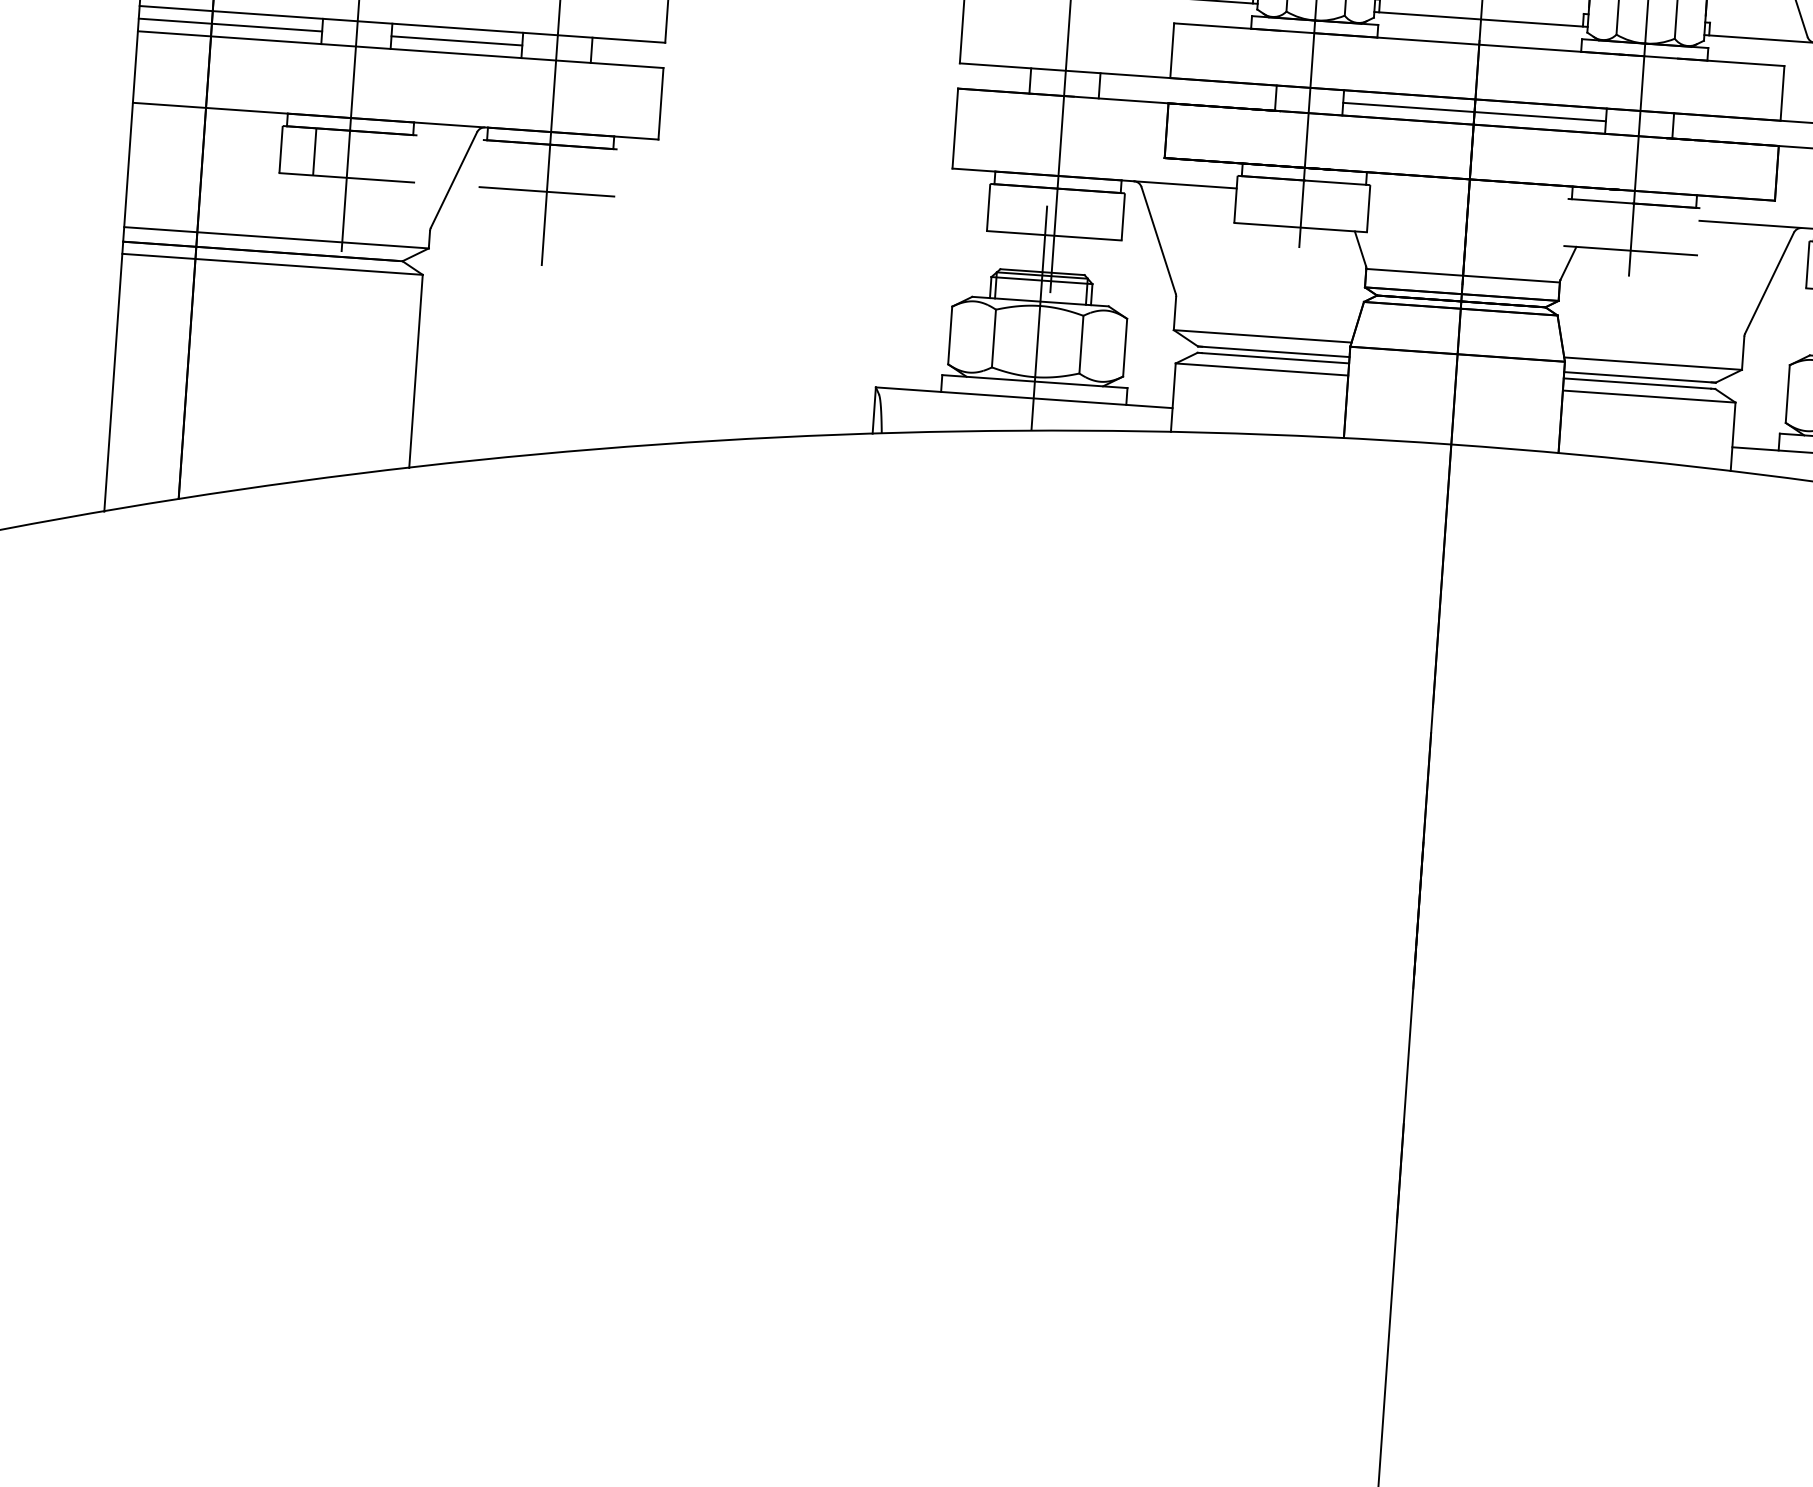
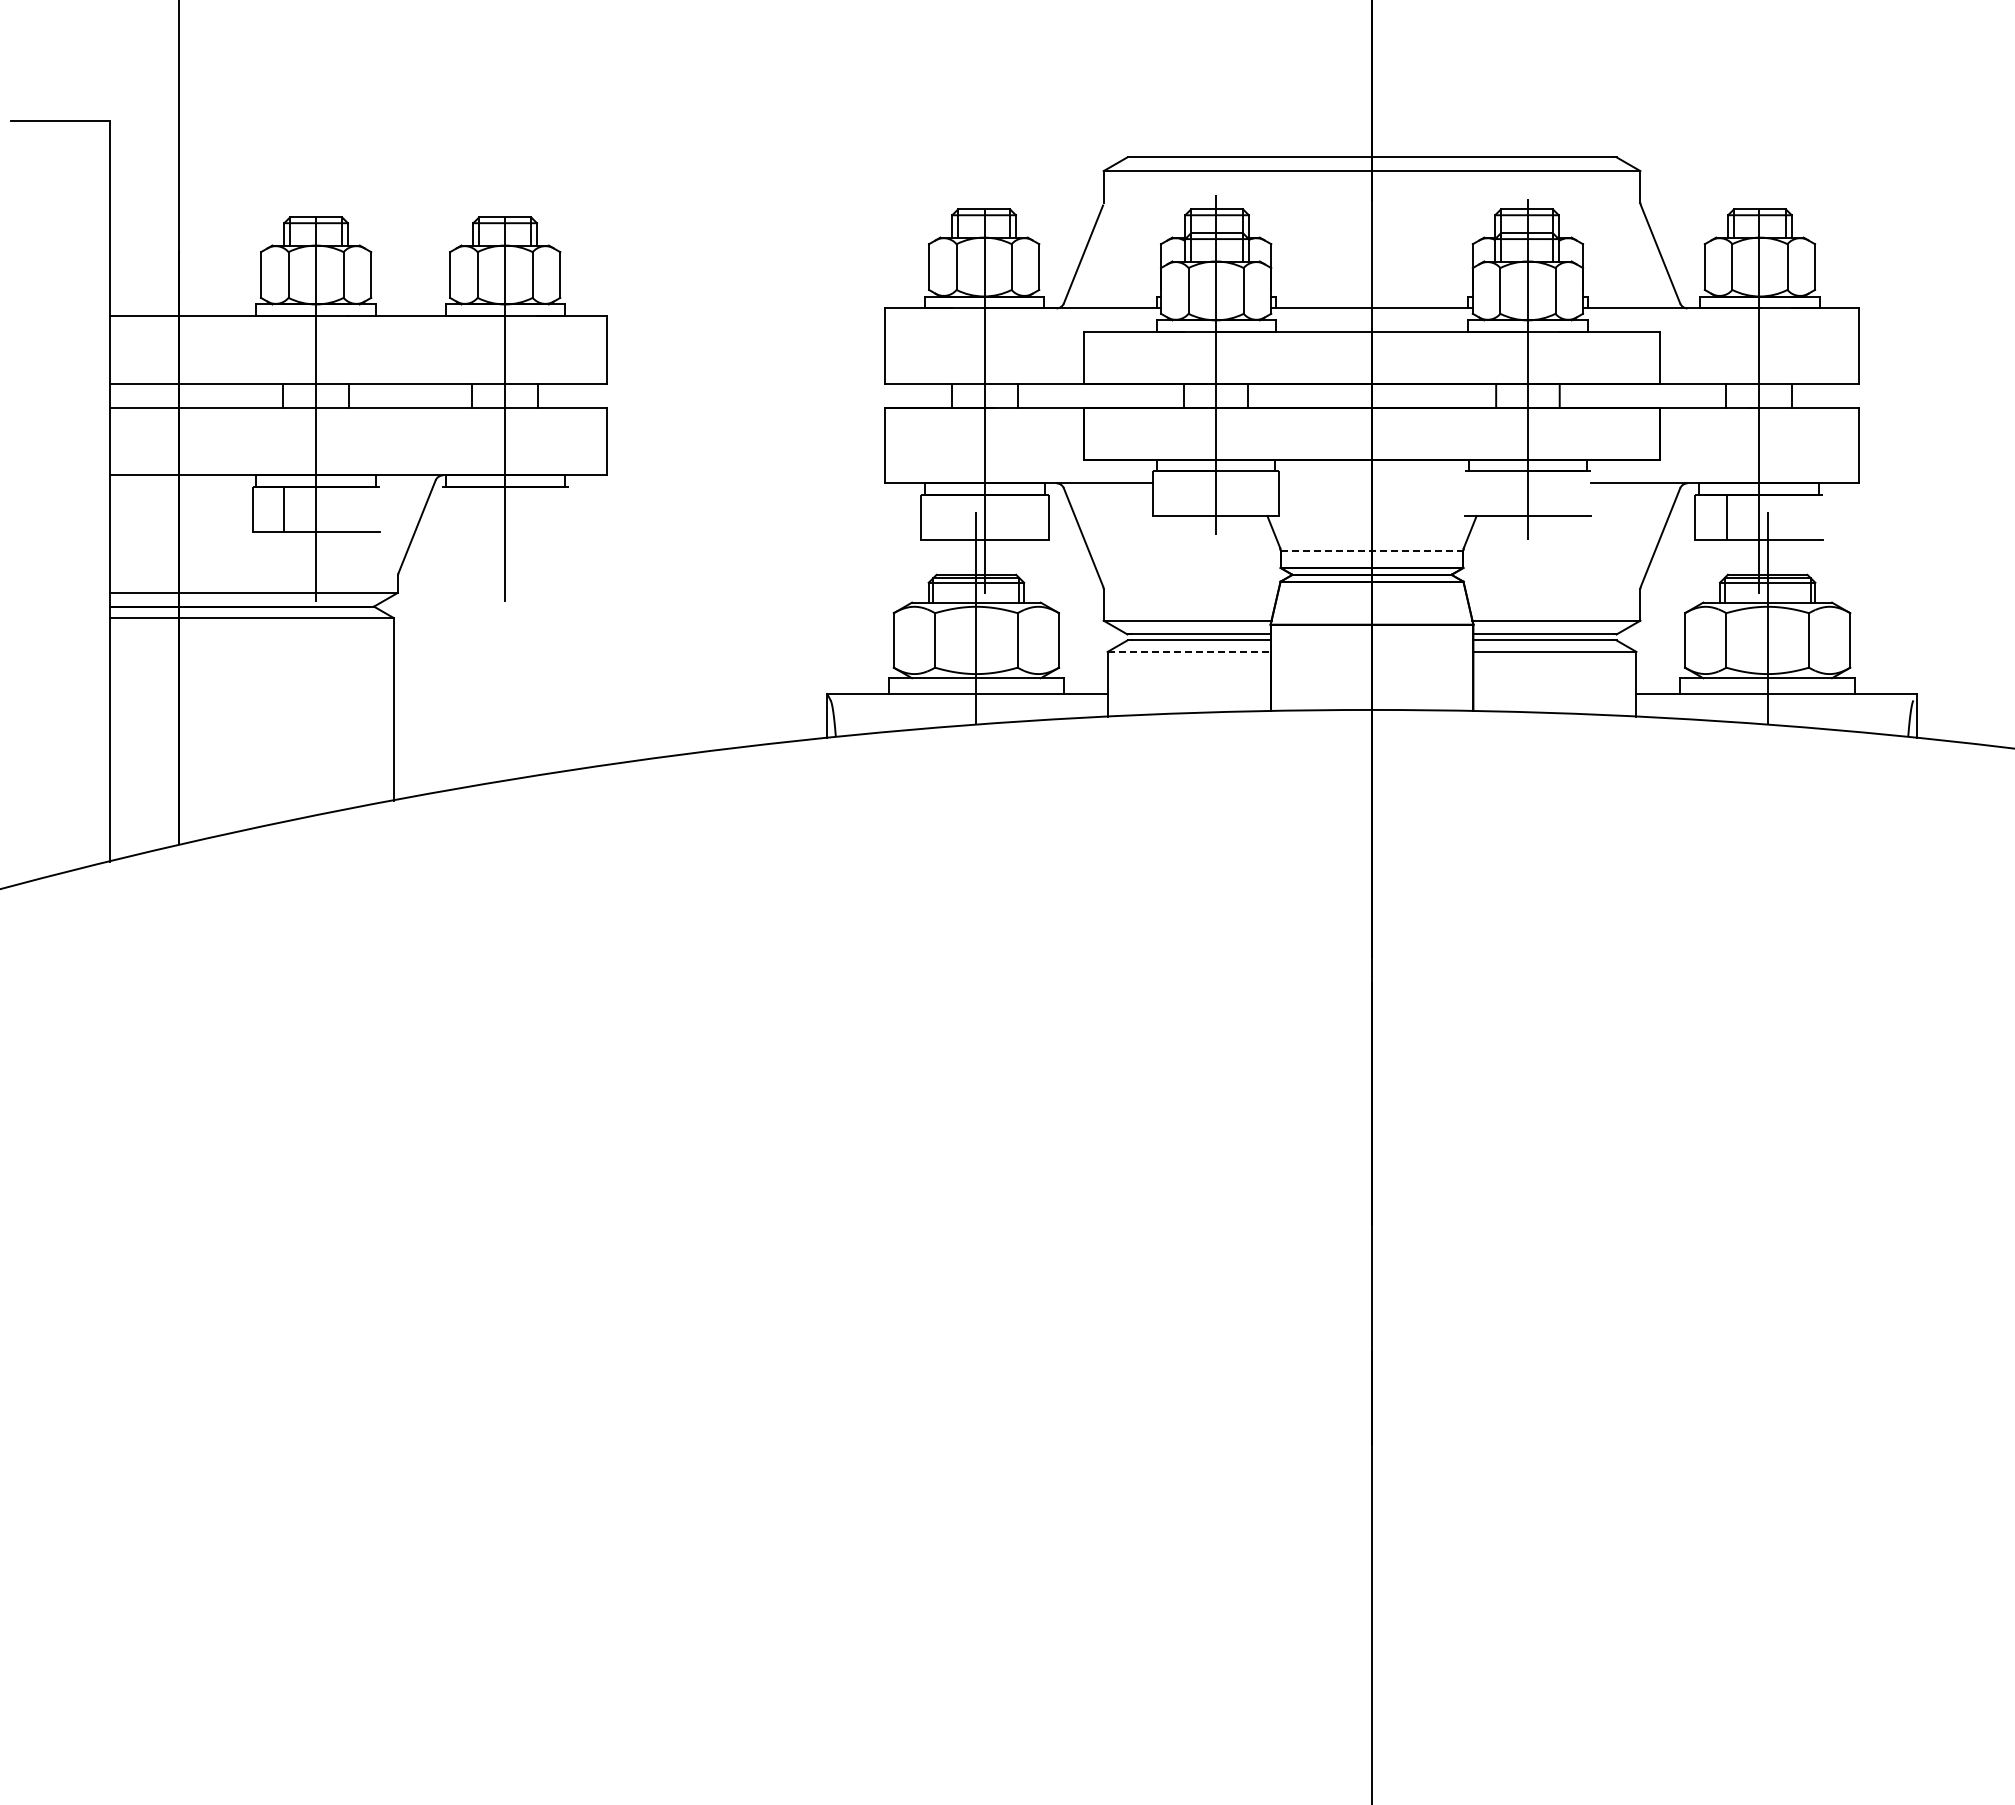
line: (230, 24) -> (196, 395), removed
line: (456, 40) -> (410, 395), removed
line: (1474, 111) -> (1371, 395), removed
line: (546, 191) -> (504, 531), removed
line: (1463, 275) -> (1372, 550), solid -> dashed
line: (1262, 369) -> (1189, 651), solid -> dashed

